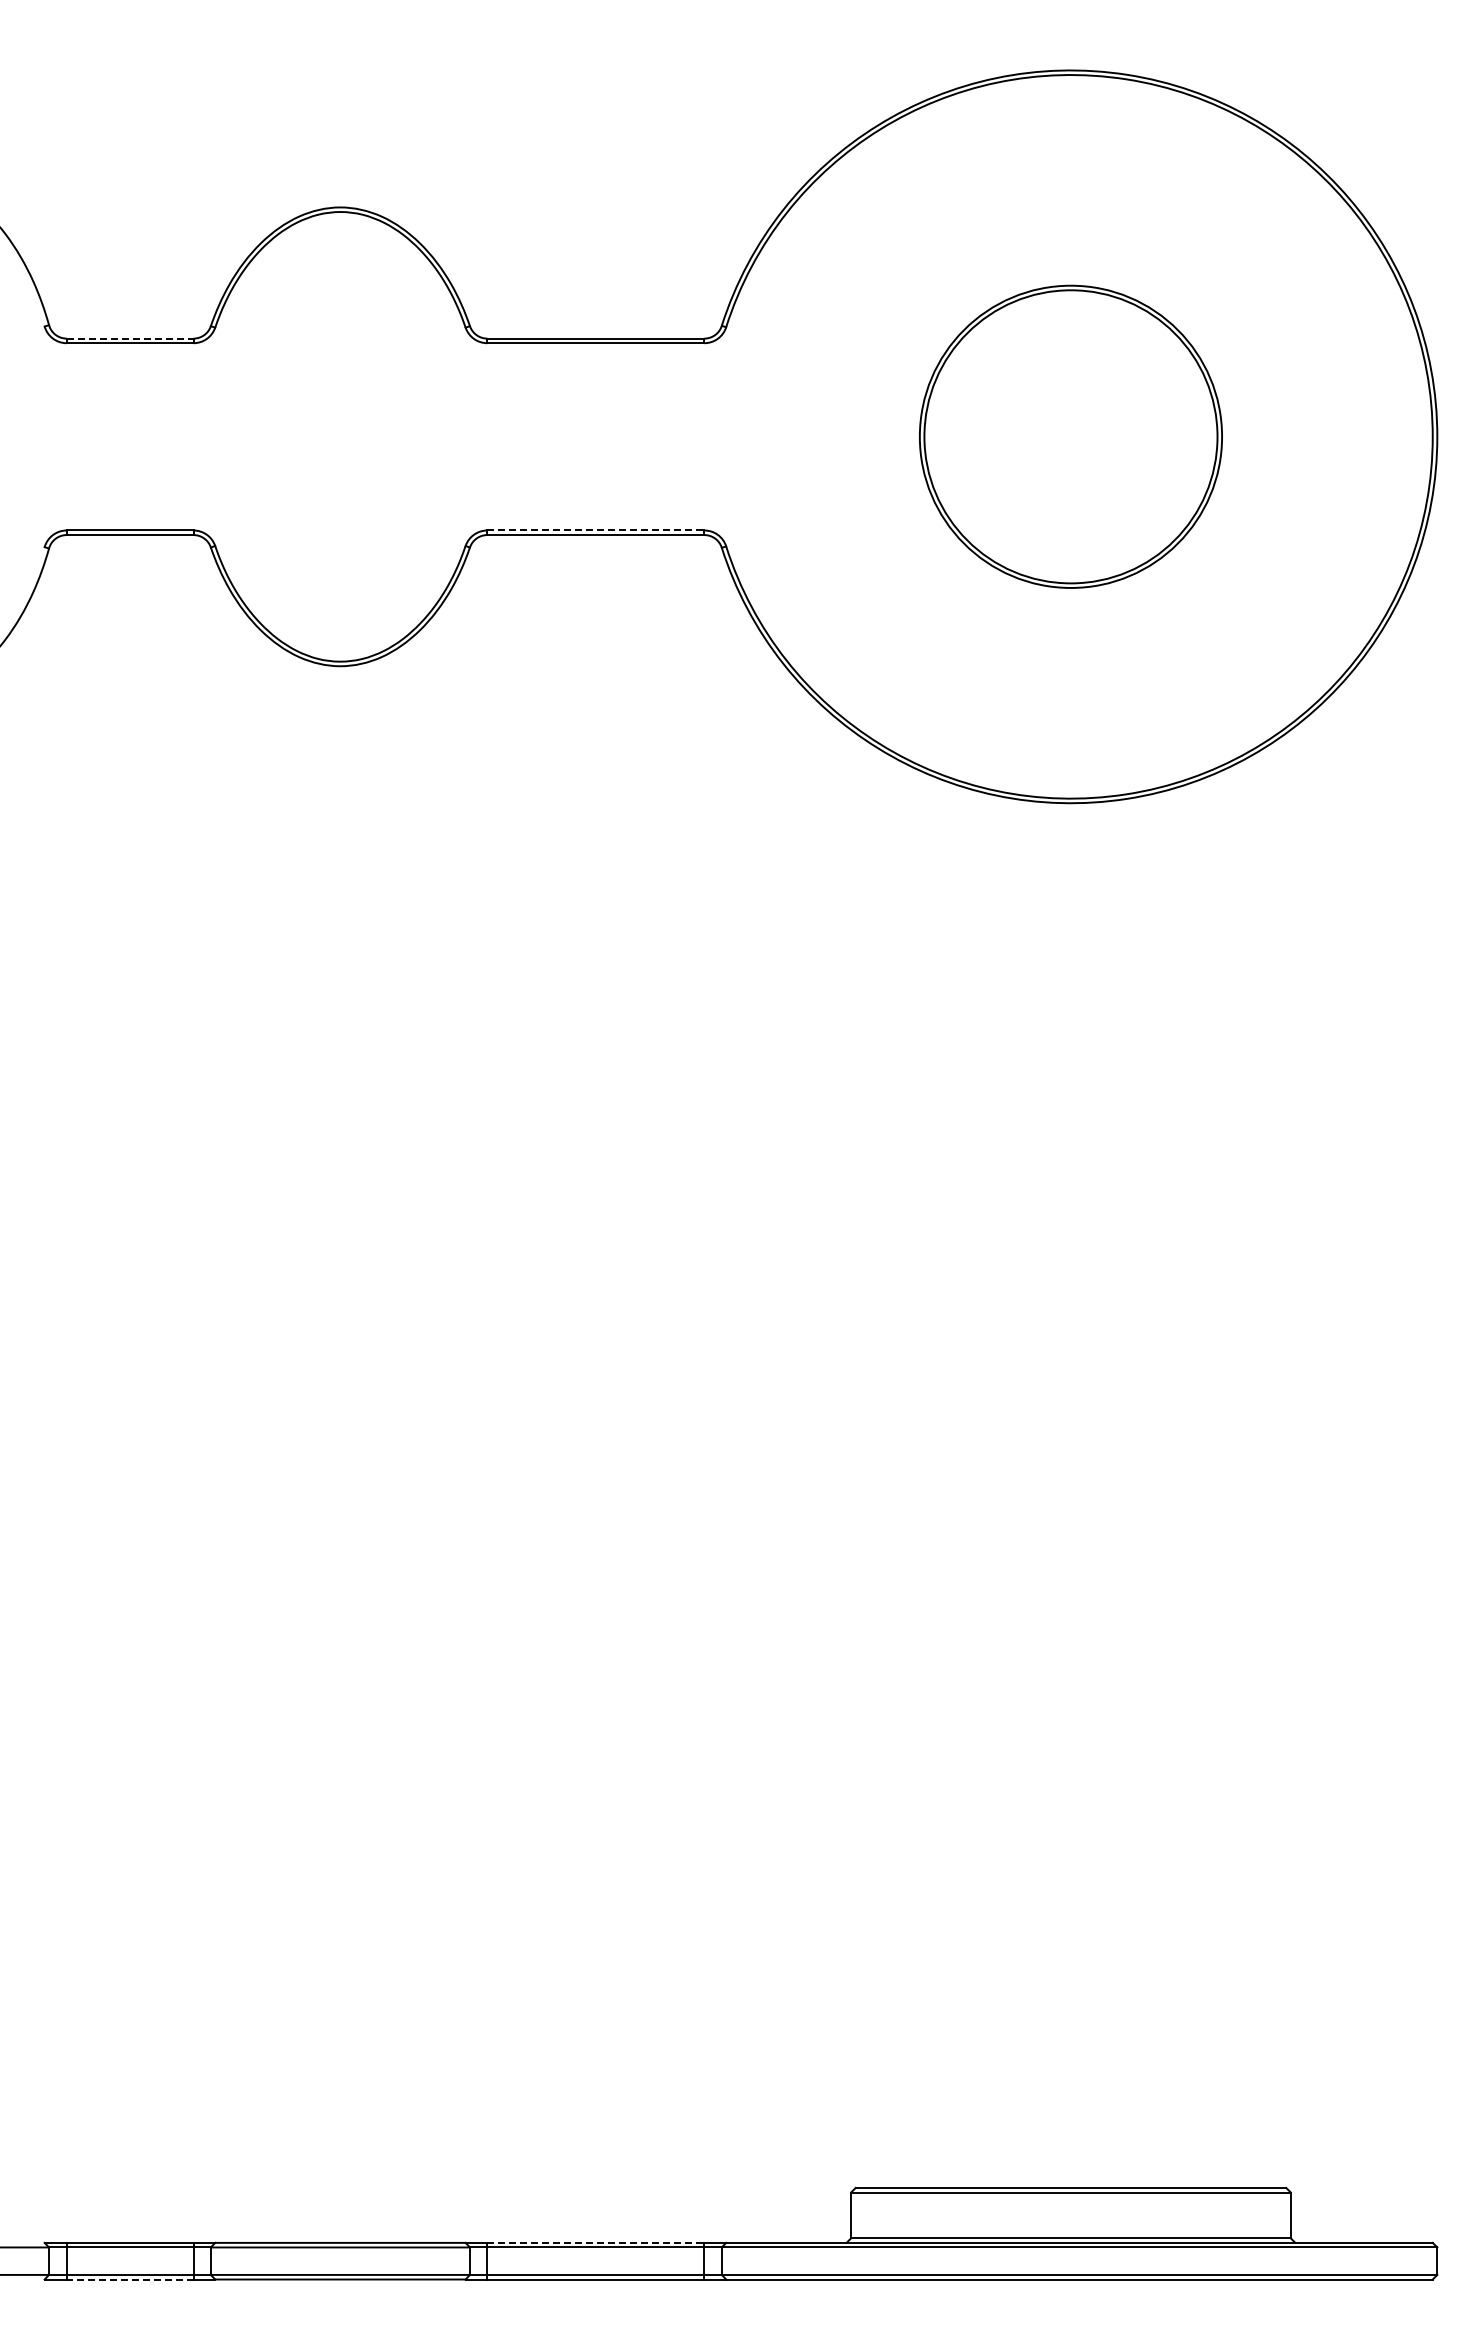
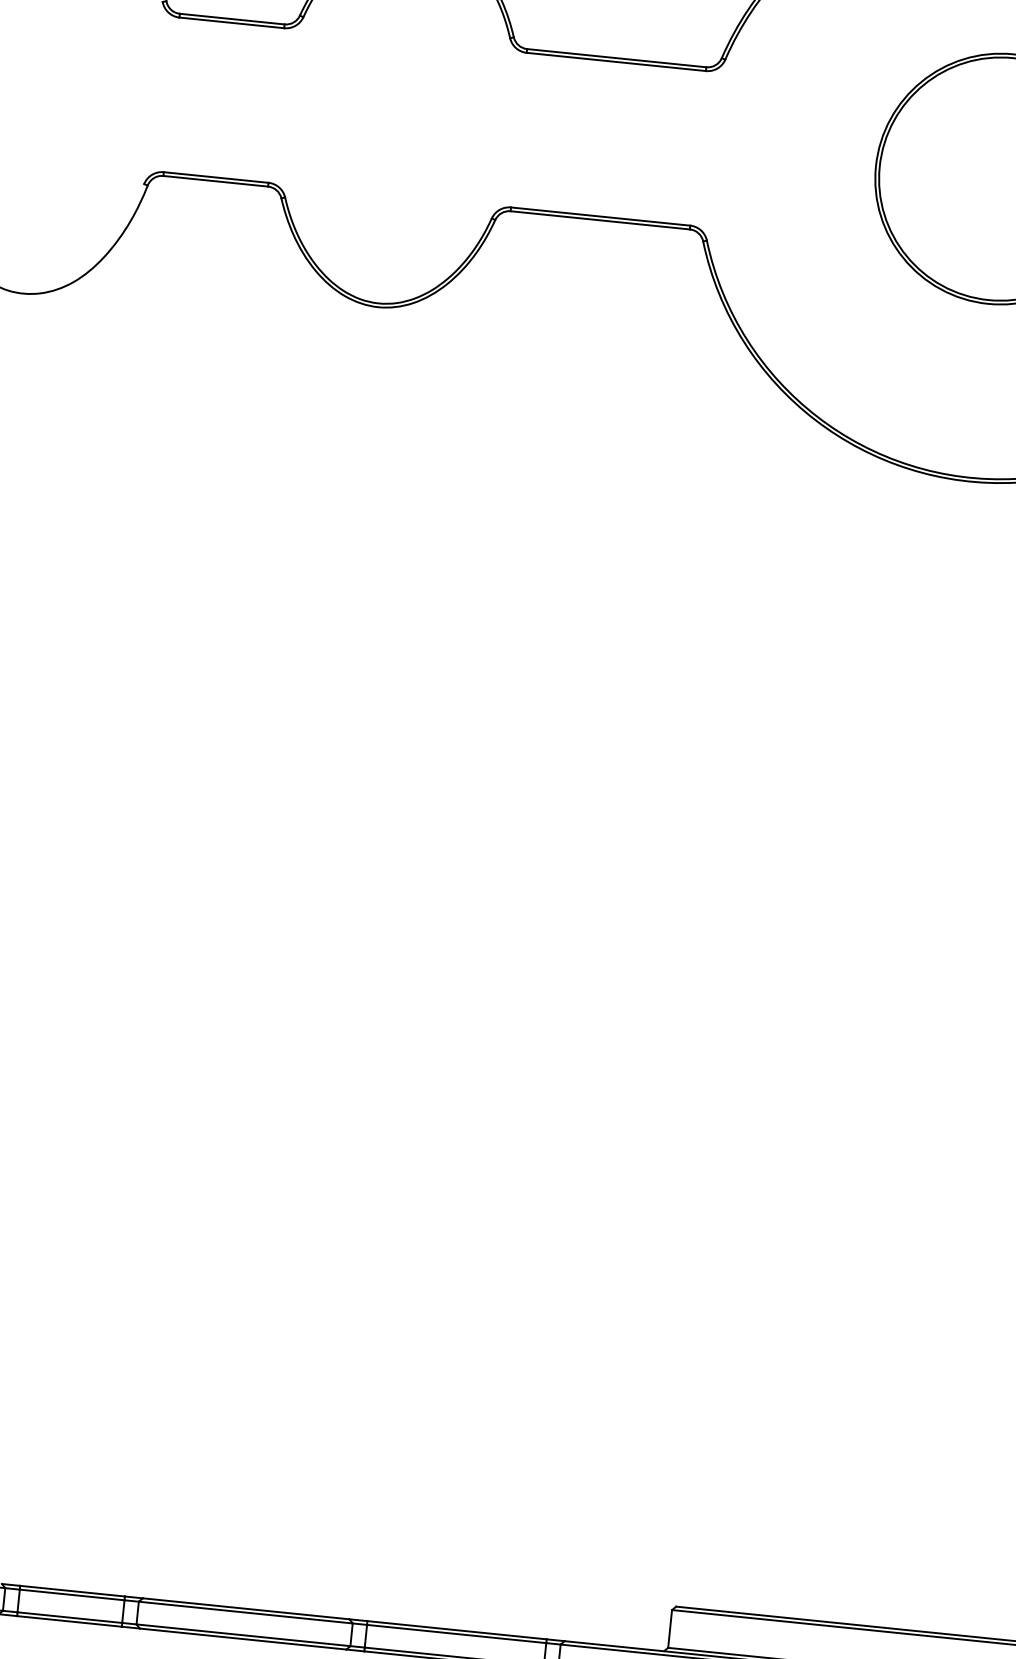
line: (130, 338) -> (232, 19), dashed -> solid
line: (595, 530) -> (600, 216), dashed -> solid
line: (595, 2242) -> (456, 1629), dashed -> solid
line: (129, 2279) -> (68, 1621), dashed -> solid

